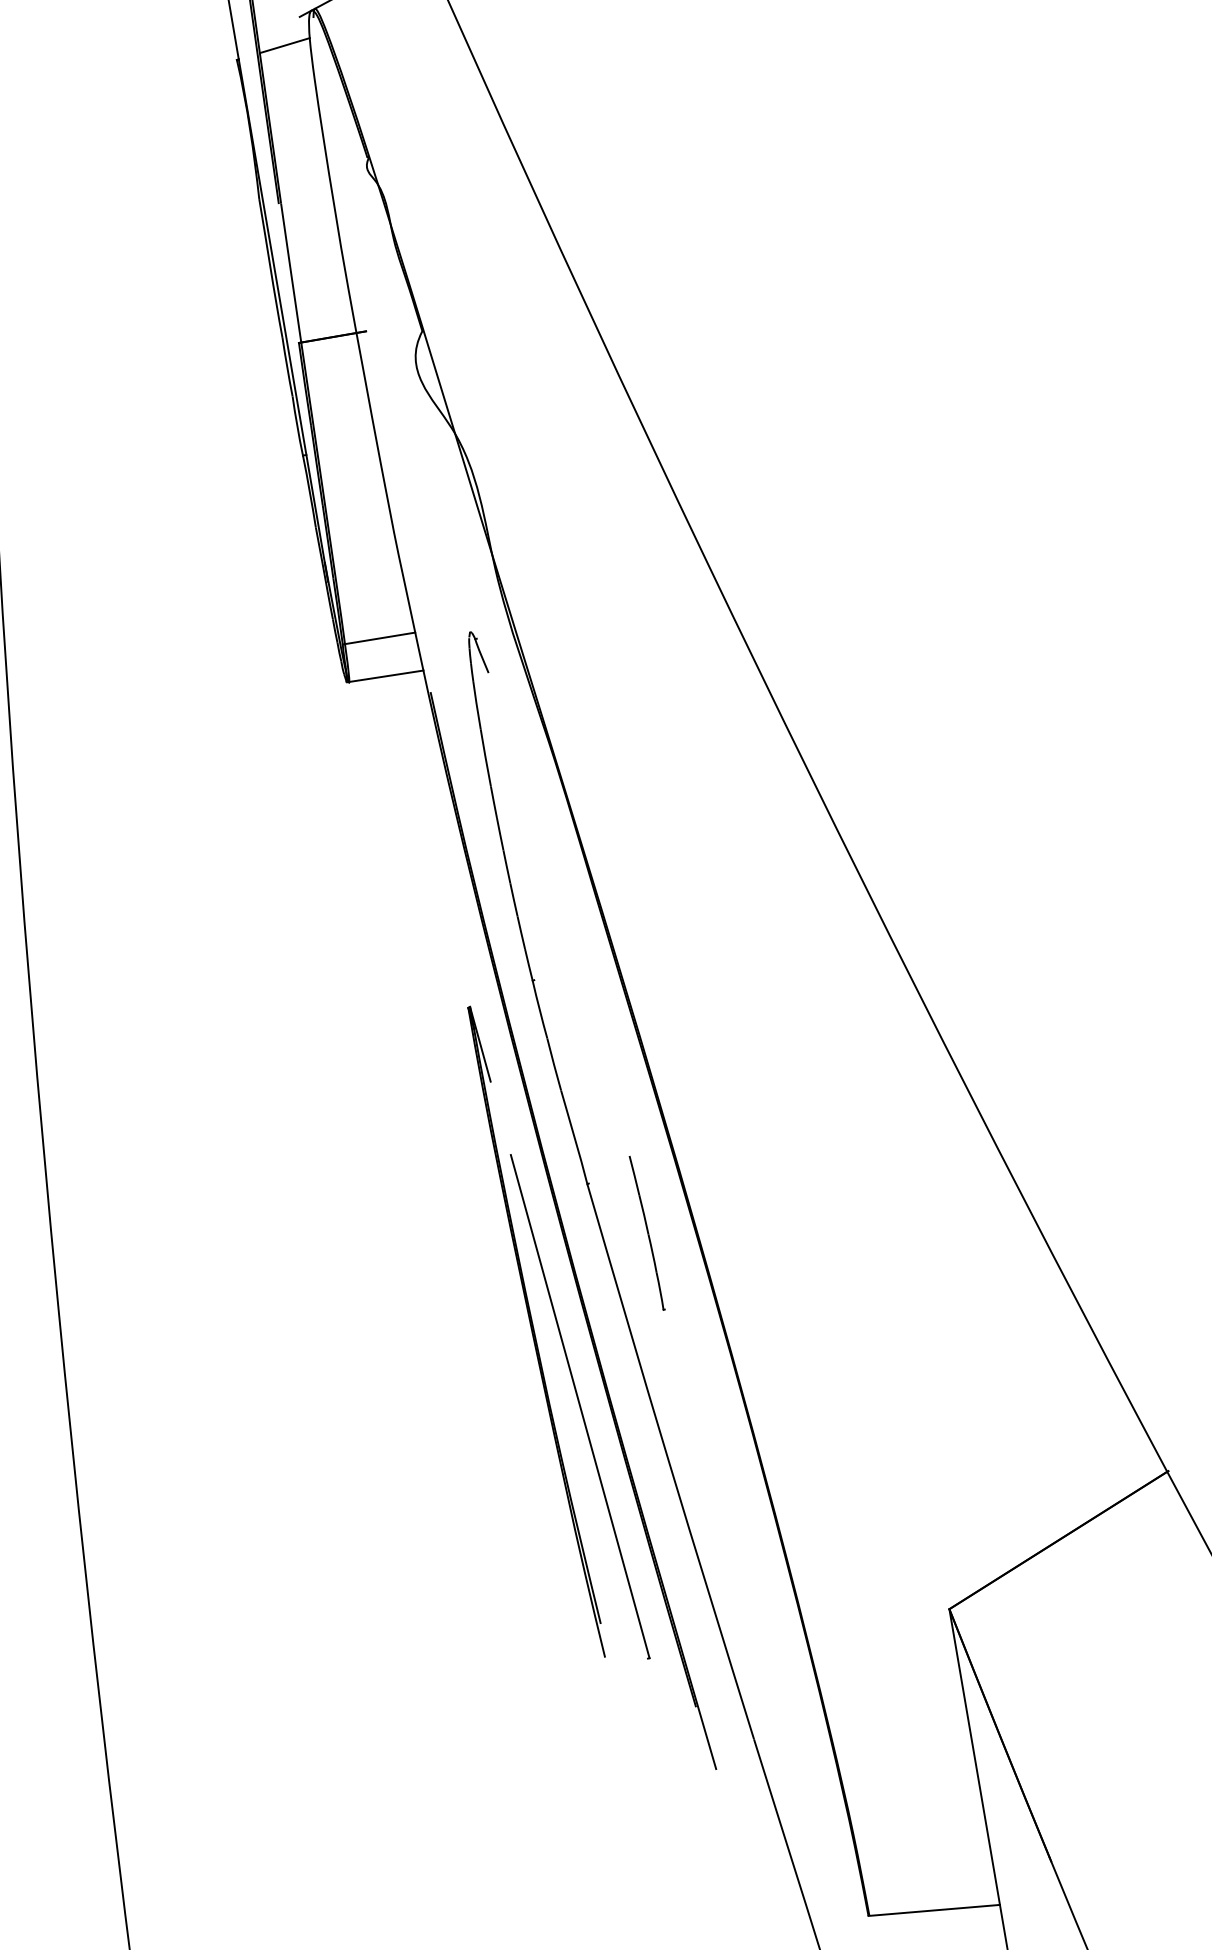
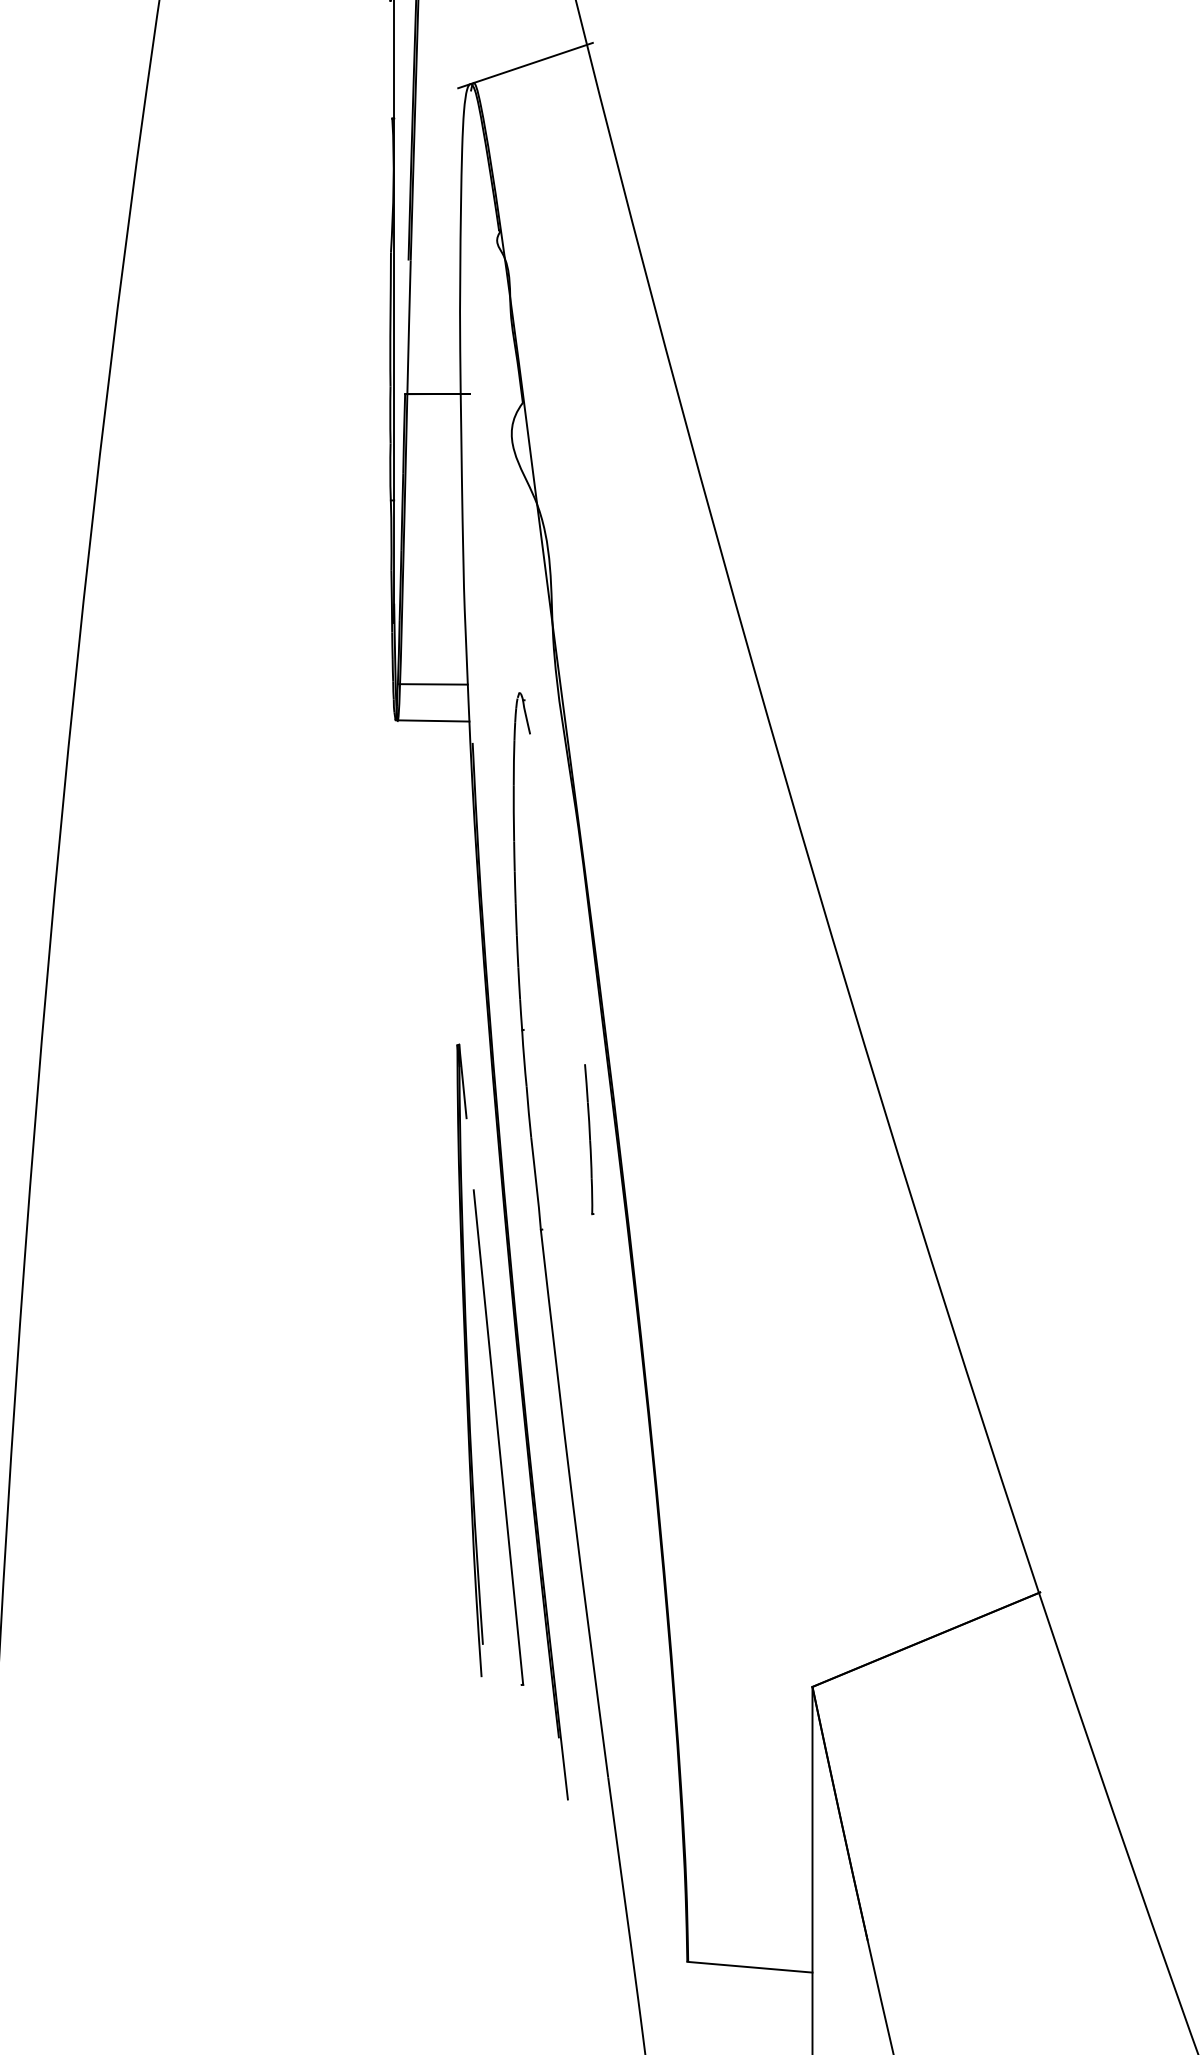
line: (284, 45) -> (439, 112), removed
part: (647, 1233) -> (589, 1139), moved

